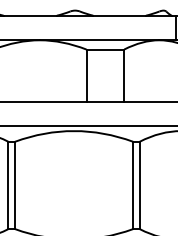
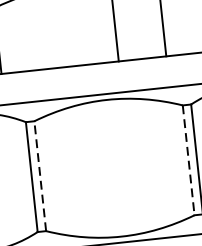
line: (15, 185) -> (40, 176), solid -> dashed
line: (133, 185) -> (189, 160), solid -> dashed

